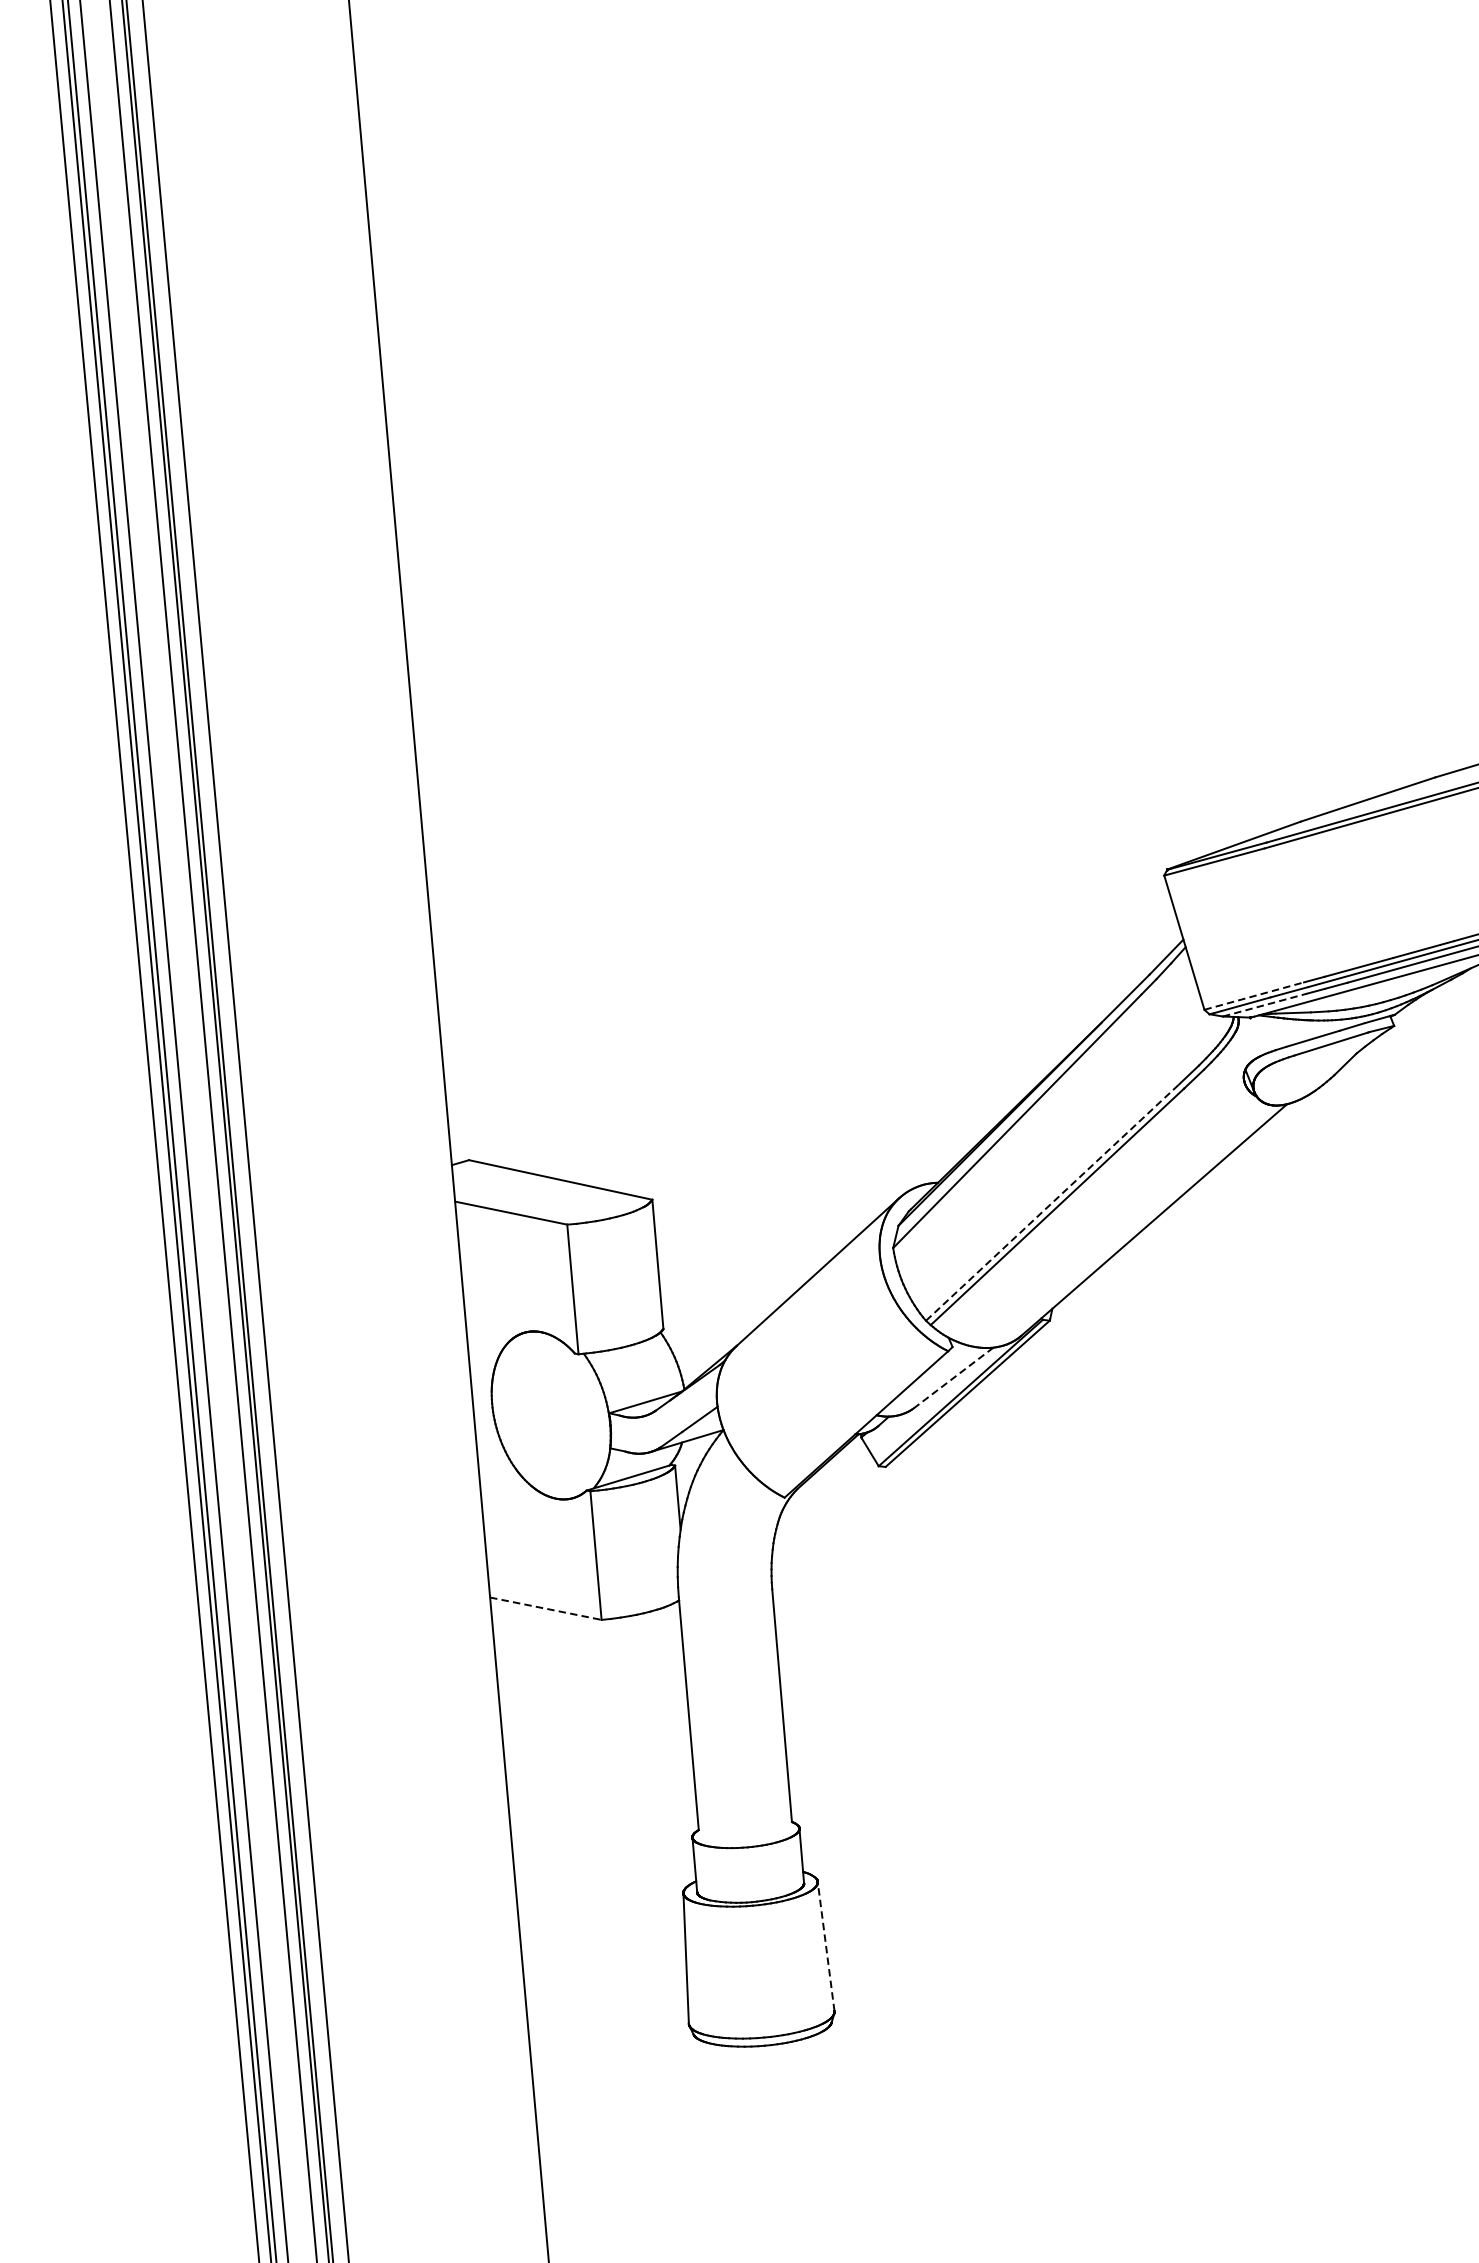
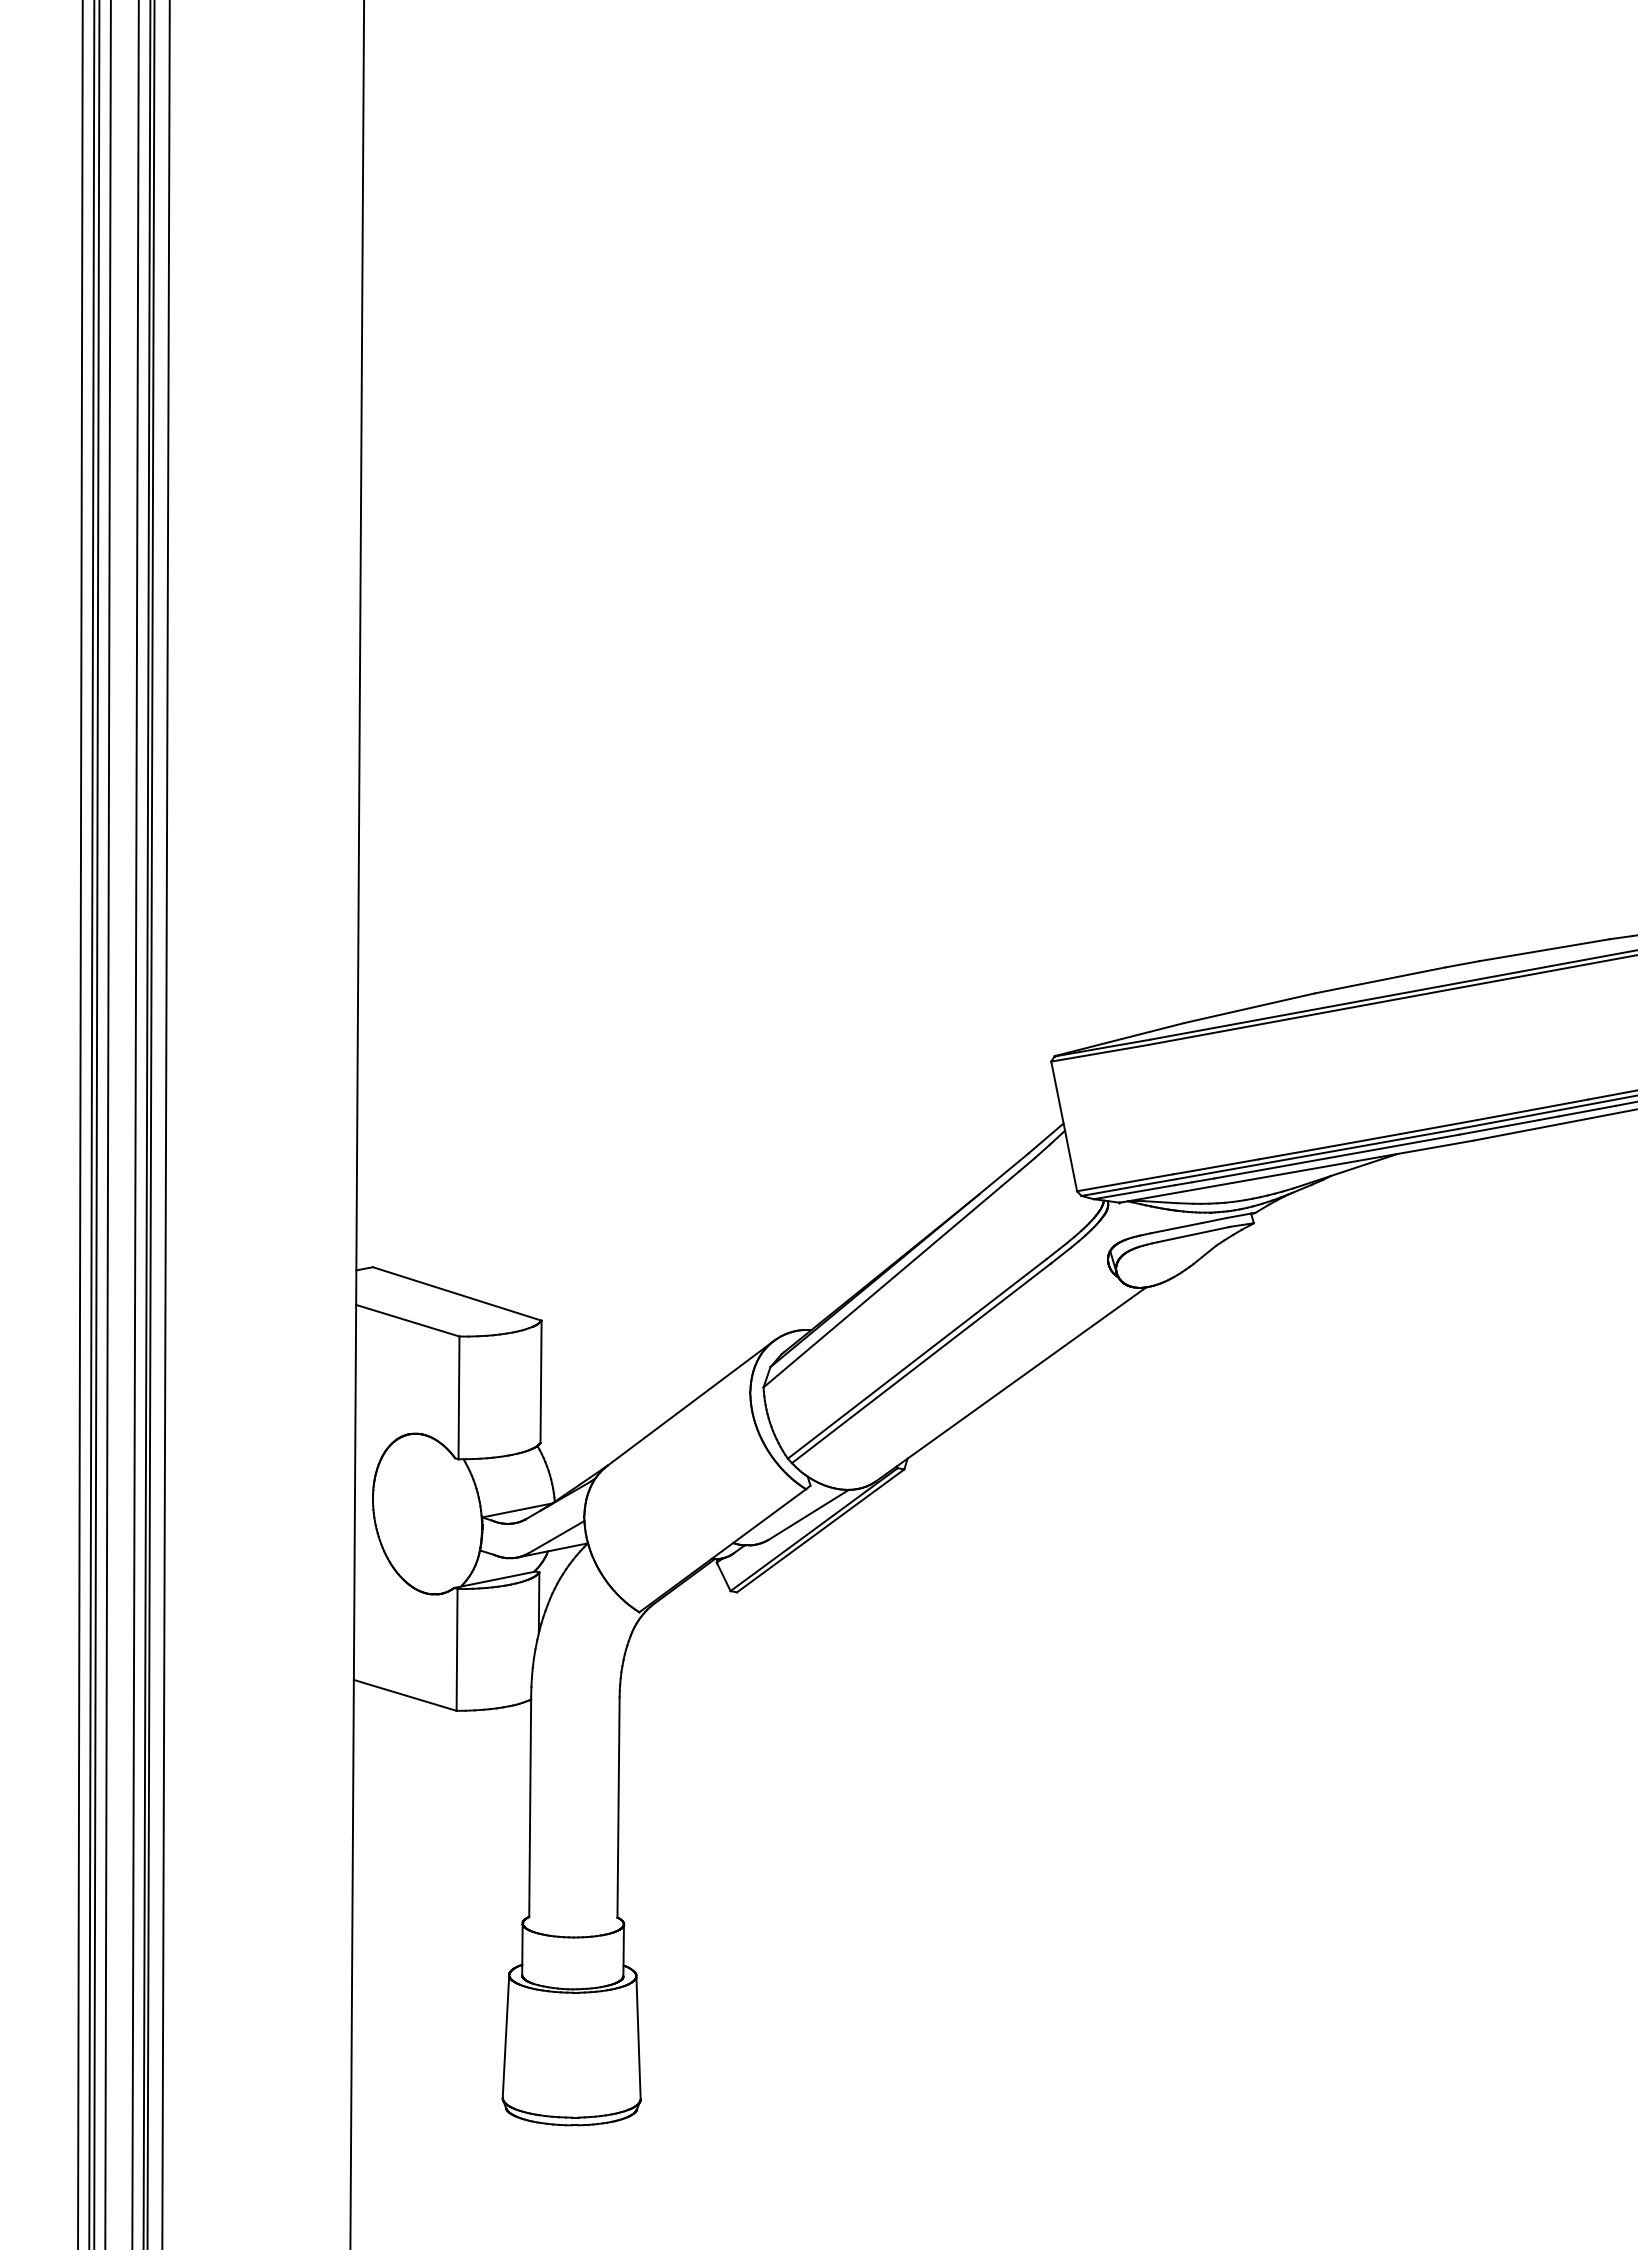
line: (1254, 995) -> (1125, 1182), dashed -> solid
line: (1265, 1005) -> (1134, 1192), dashed -> solid
line: (1052, 1202) -> (917, 1358), dashed -> solid
line: (953, 1378) -> (808, 1515), dashed -> solid
line: (546, 1608) -> (405, 1695), dashed -> solid
line: (826, 1946) -> (638, 2037), dashed -> solid

